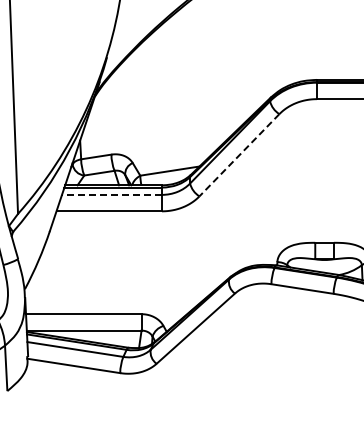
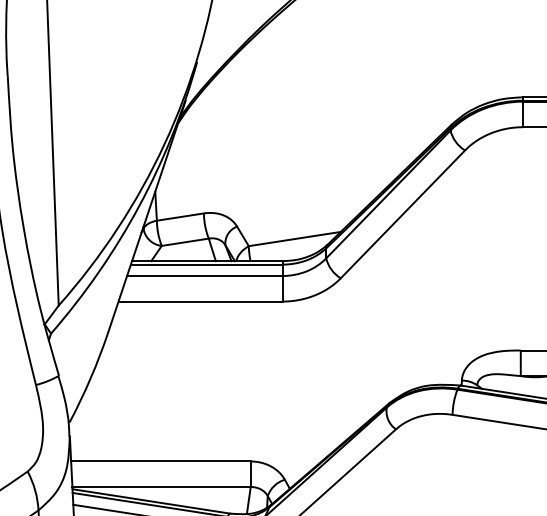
line: (239, 155) -> (402, 214), dashed -> solid
line: (112, 194) -> (205, 275), dashed -> solid

